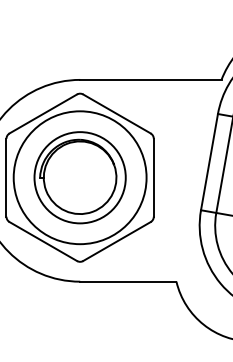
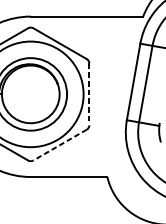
line: (153, 177) -> (89, 94), solid -> dashed
line: (116, 241) -> (59, 145), solid -> dashed

